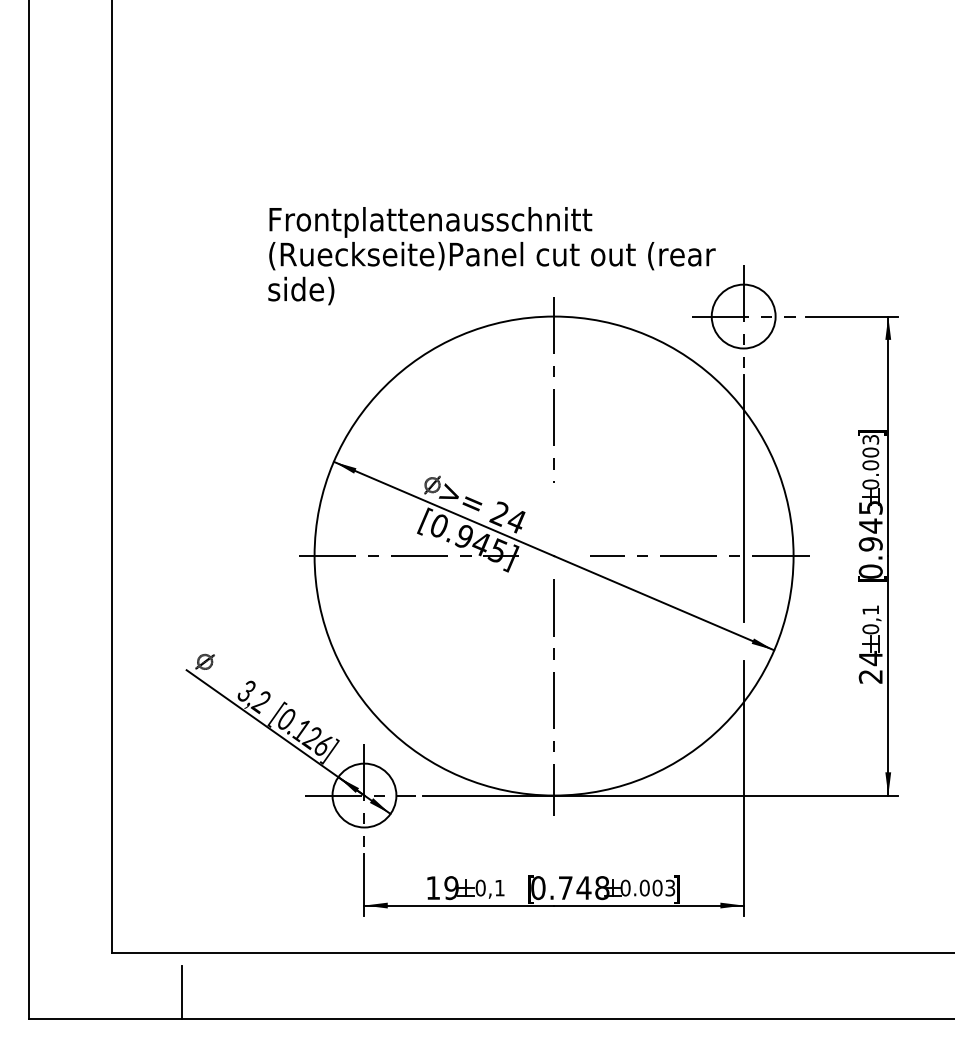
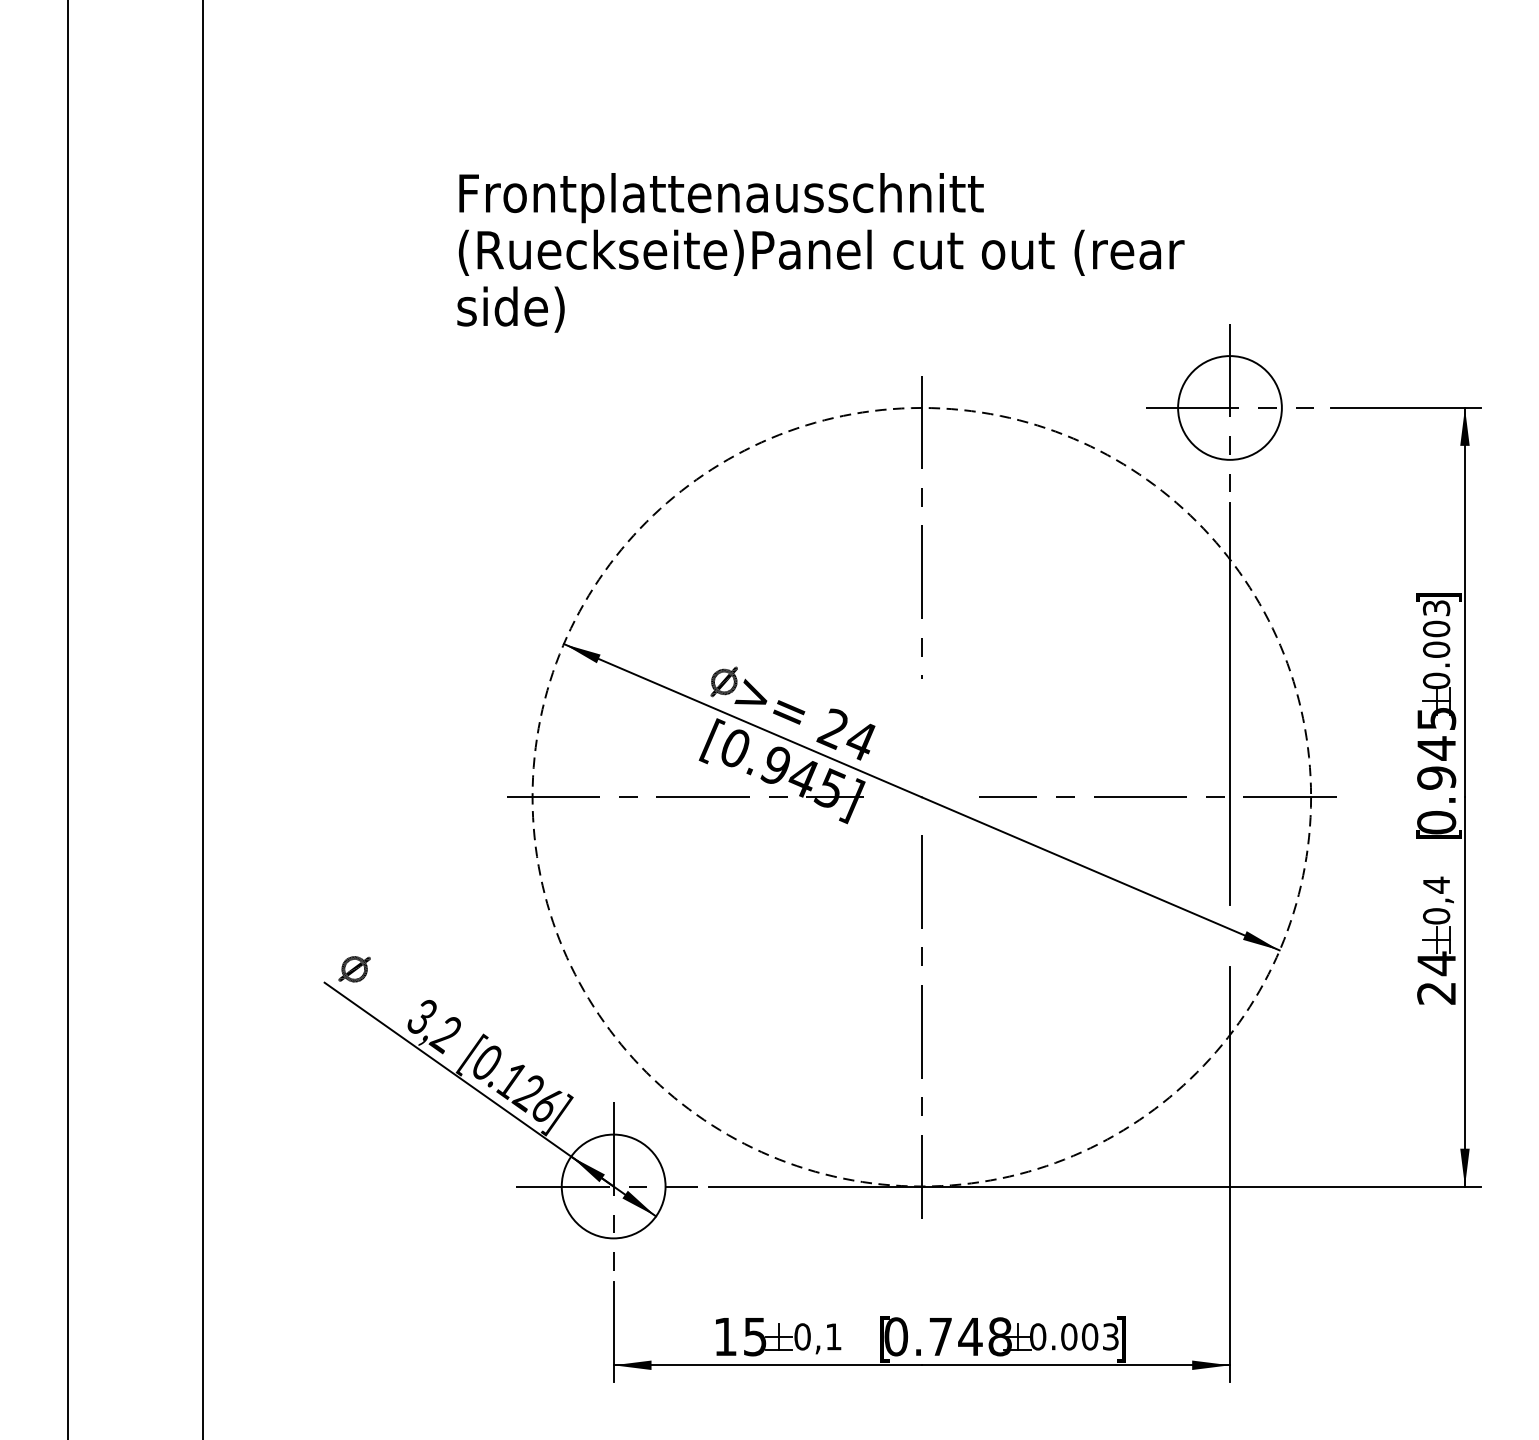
text: (491, 256) -> (820, 253), moved
circle: (553, 555) -> (920, 796), solid -> dashed
text: (870, 609) -> (1436, 884), 0,1 -> 0,4
text: (451, 887) -> (755, 1335), 19 -> 15

